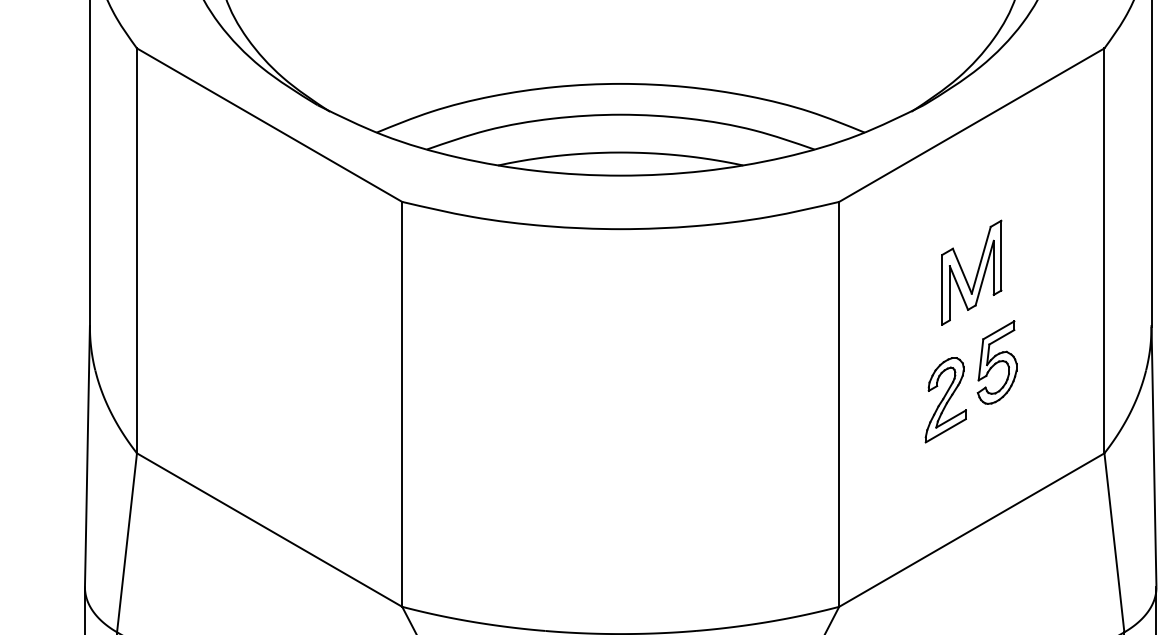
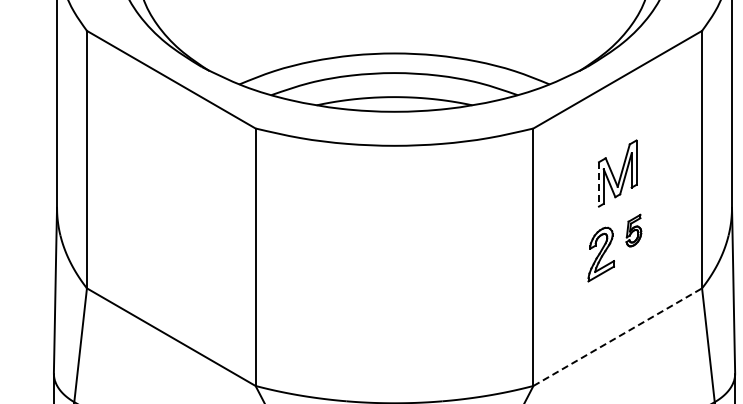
line: (941, 289) -> (598, 184), solid -> dashed
part: (996, 362) -> (633, 230), size x0.6
line: (972, 529) -> (618, 336), solid -> dashed

